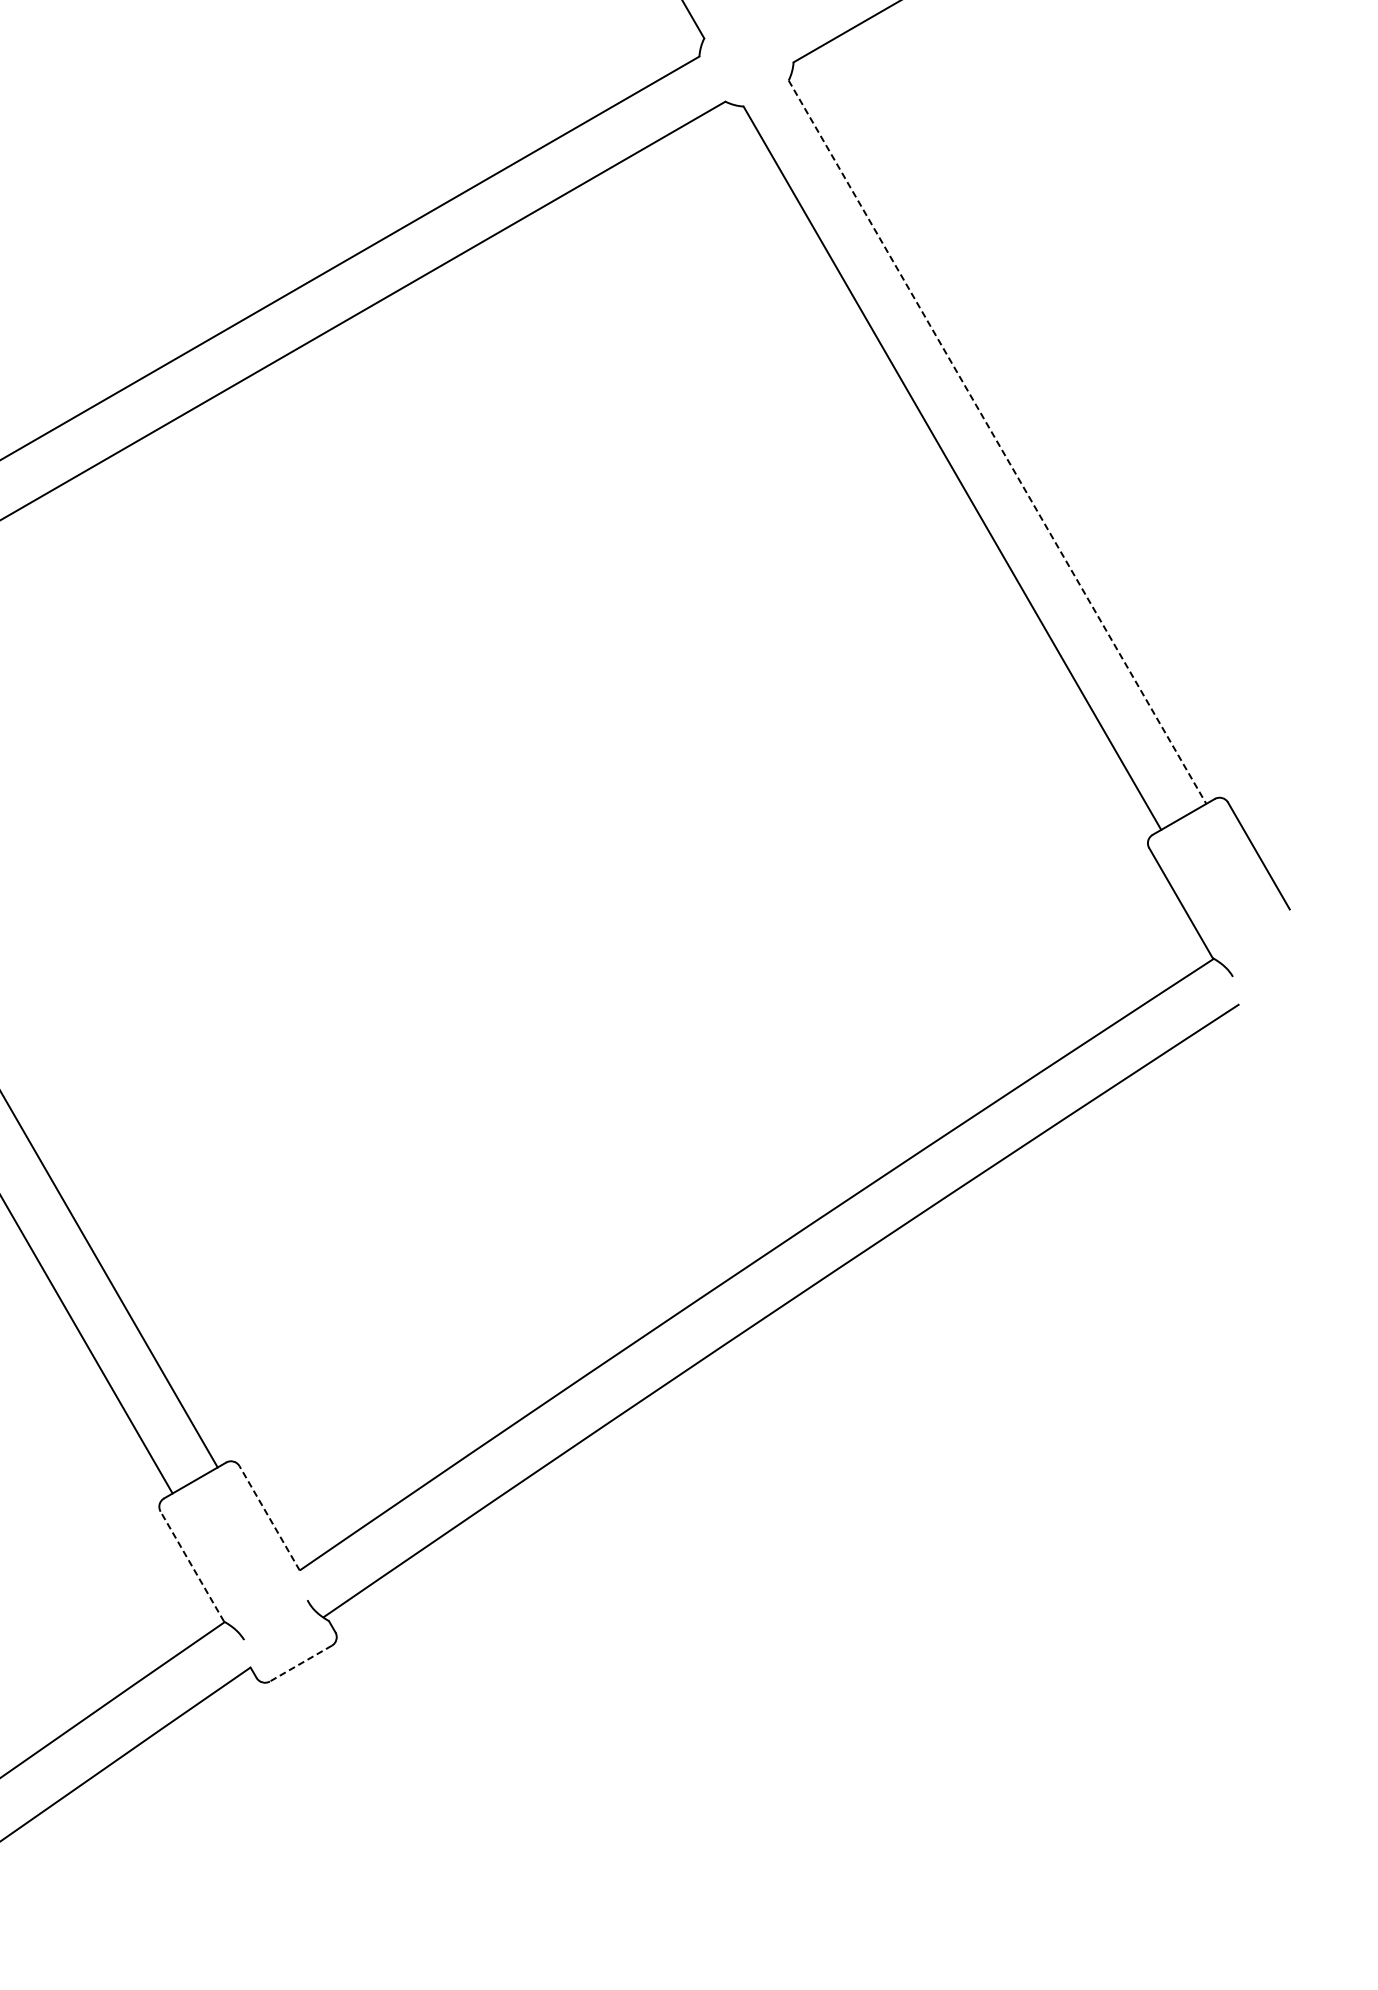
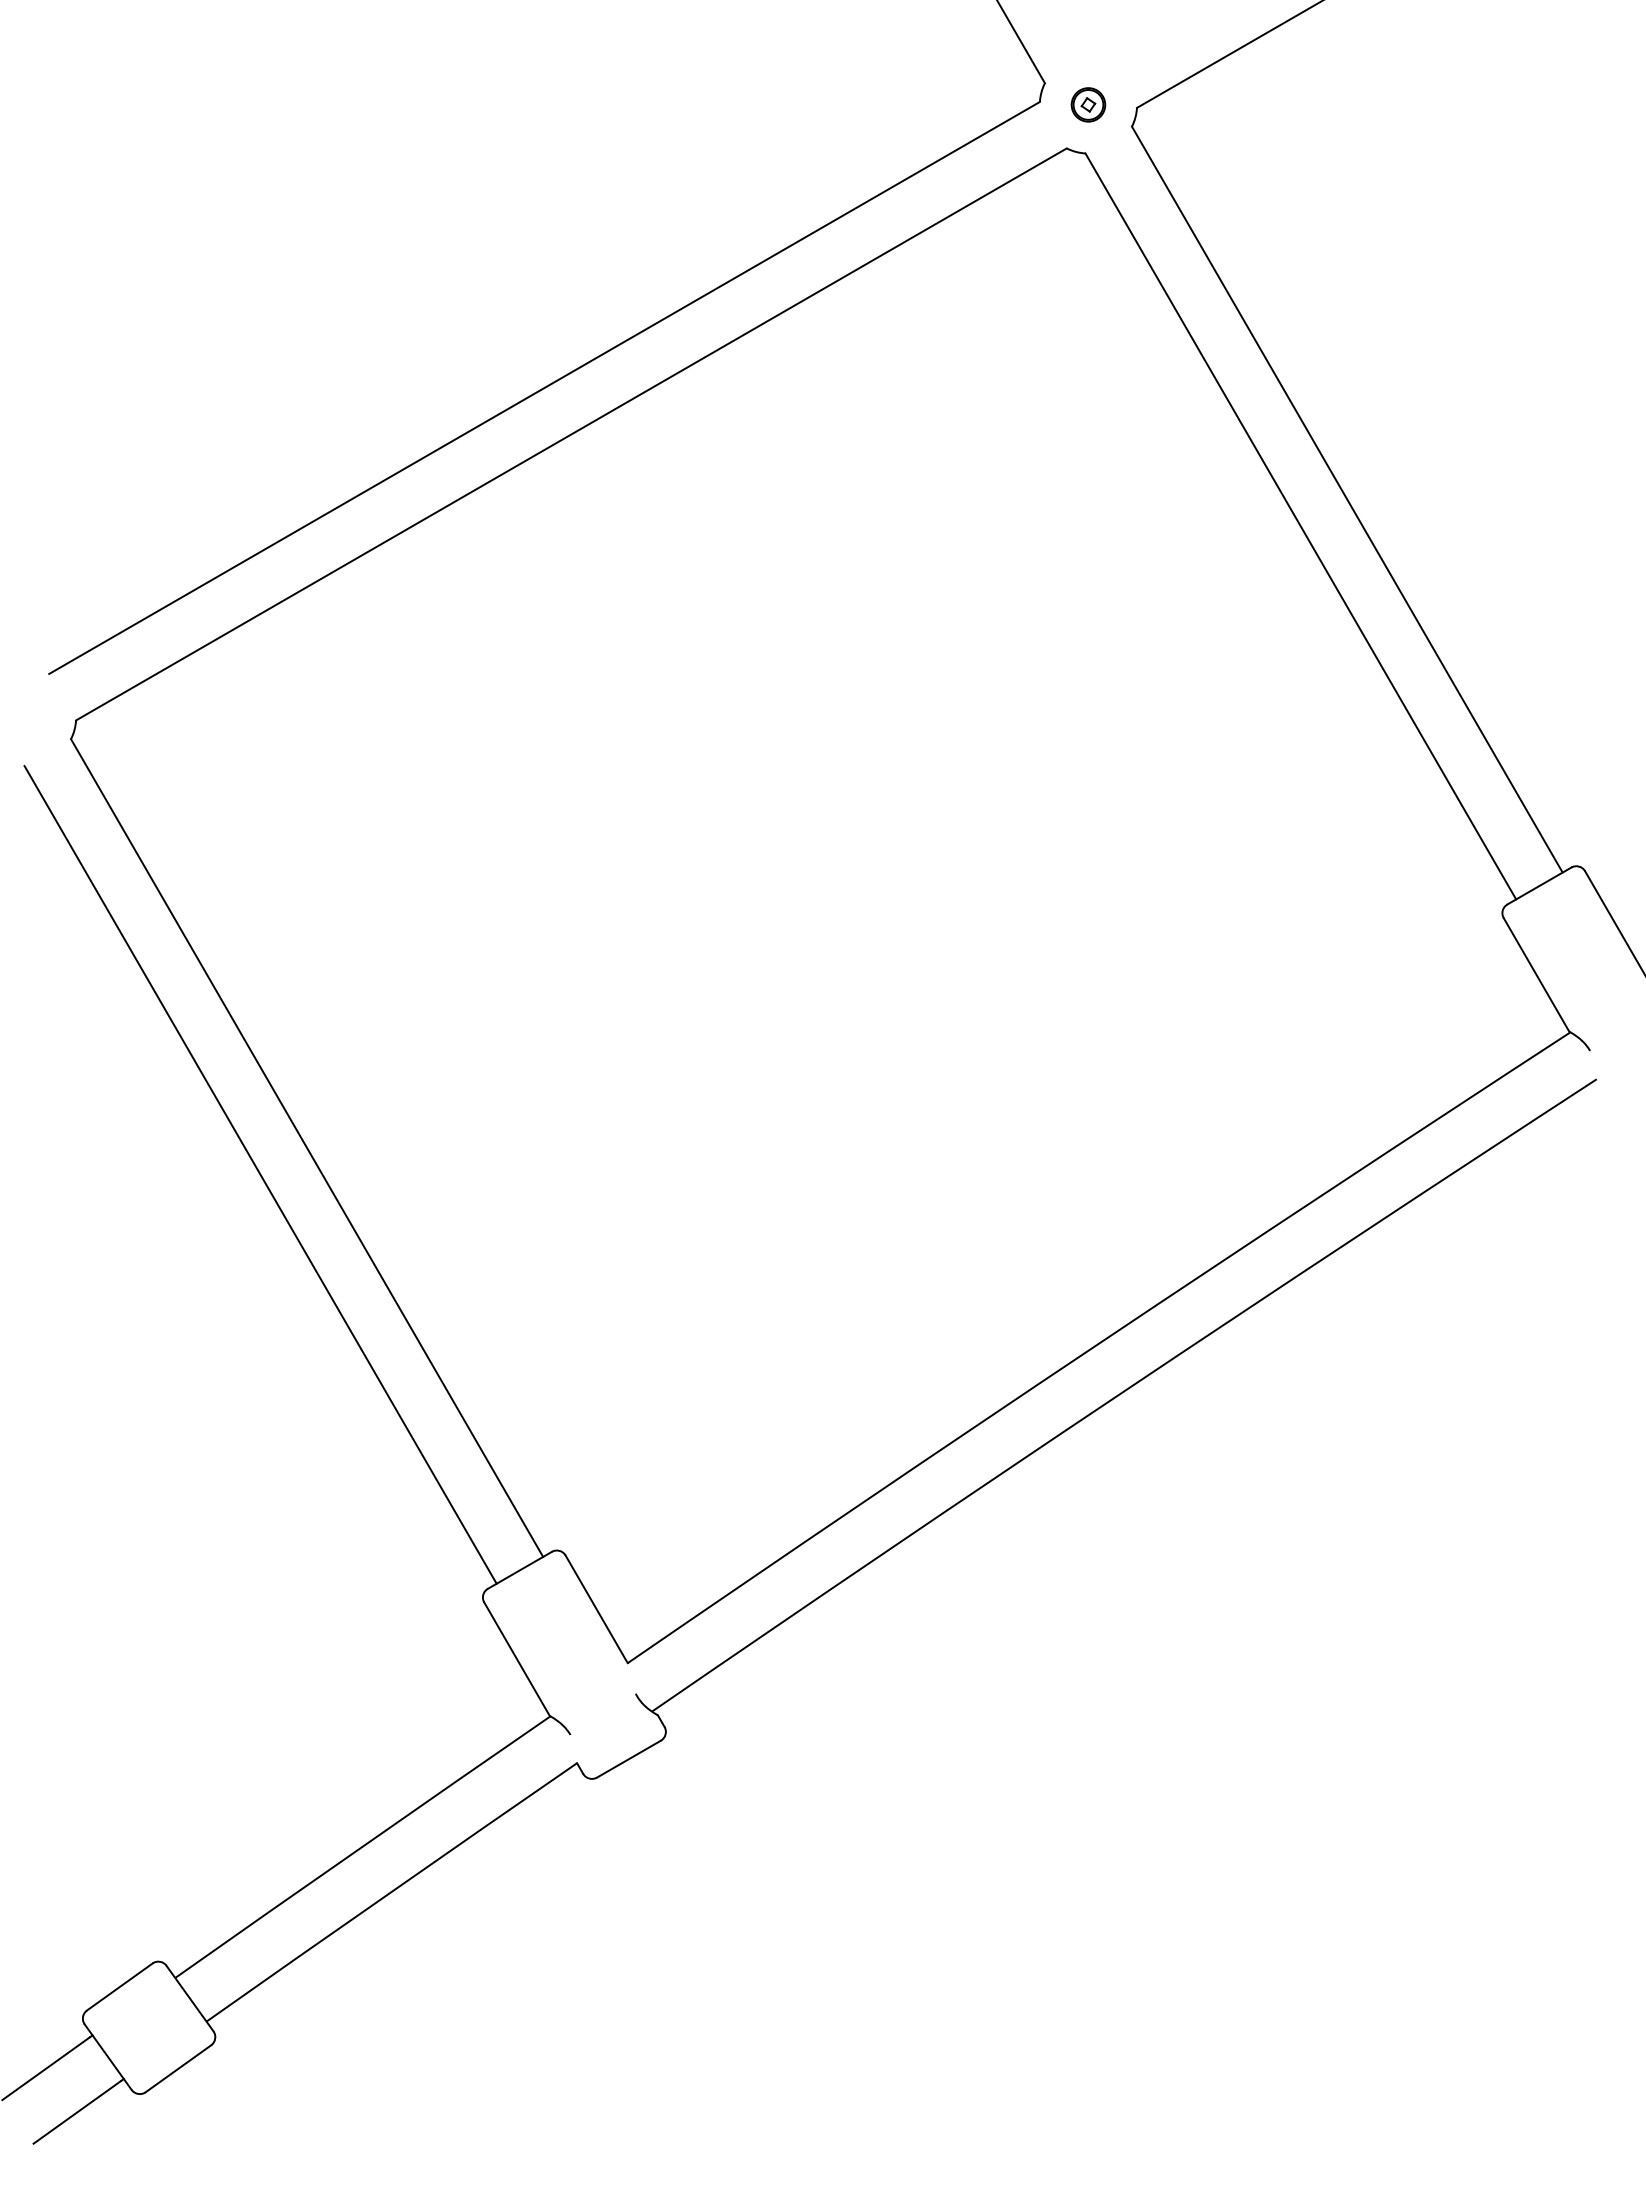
part: (746, 59) -> (1088, 104), added
line: (997, 442) -> (1347, 499), dashed -> solid
line: (269, 1517) -> (596, 1608), dashed -> solid
line: (191, 1565) -> (516, 1658), dashed -> solid
line: (300, 1663) -> (628, 1759), dashed -> solid

